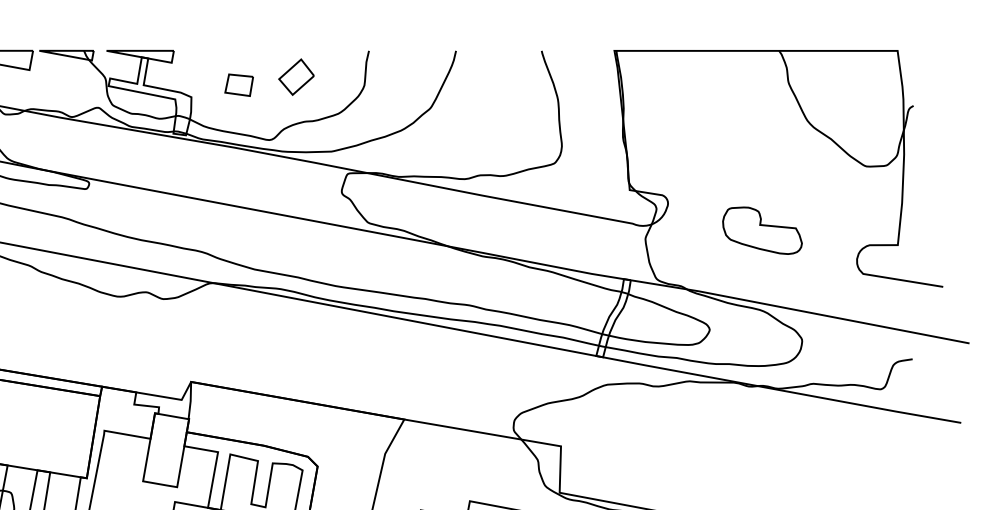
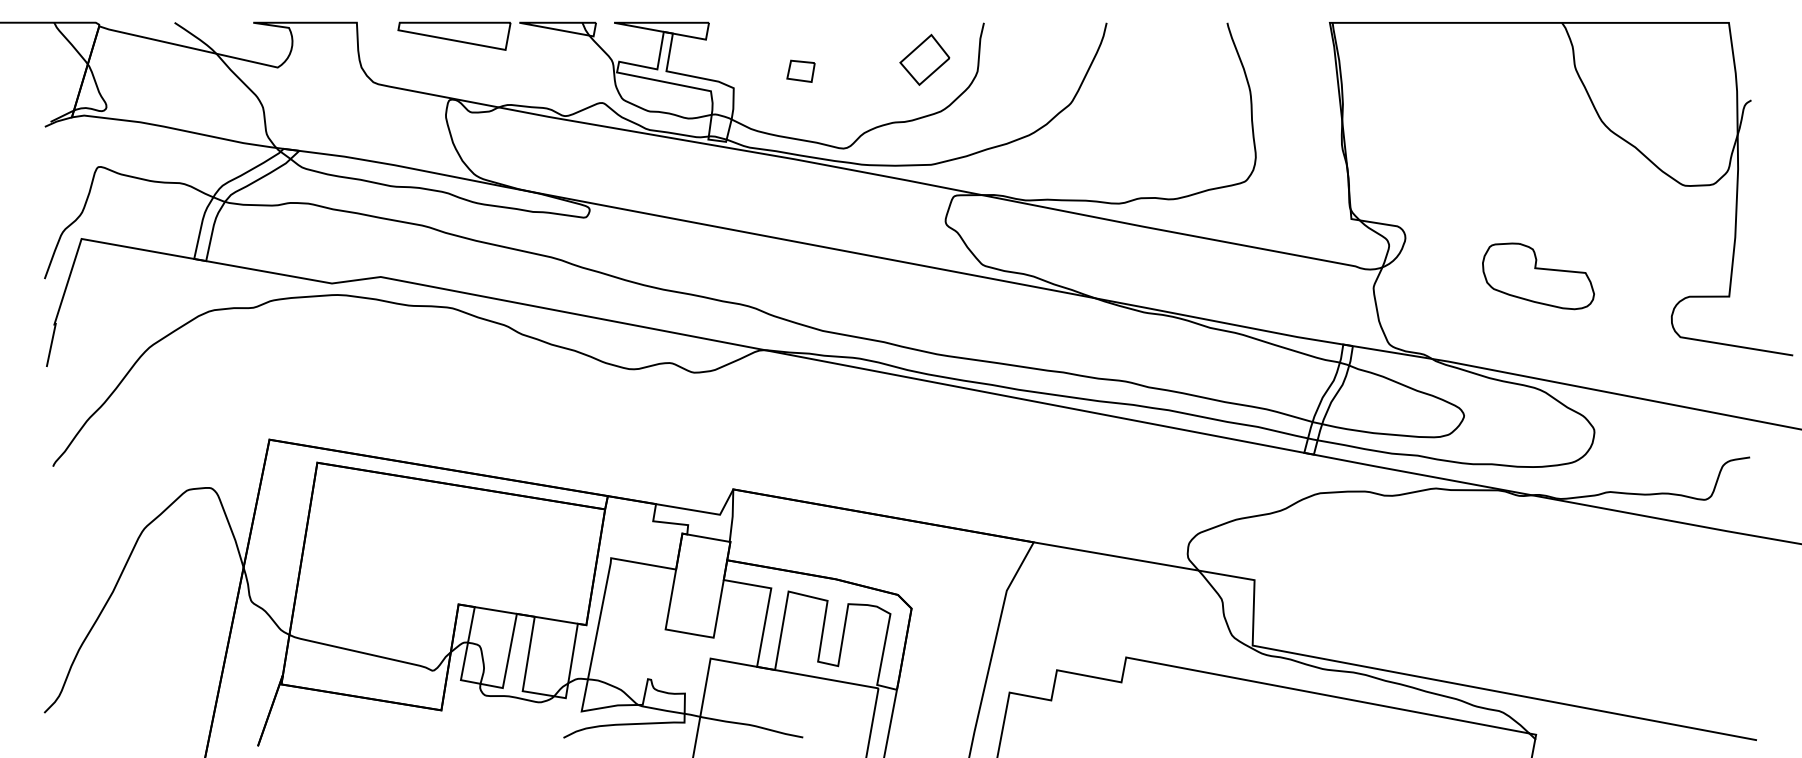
part: (296, 76) -> (924, 59), moved
part: (238, 85) -> (800, 71), size x0.7

